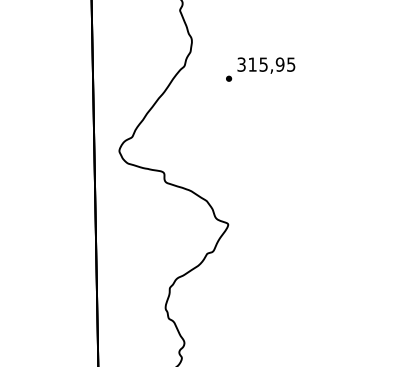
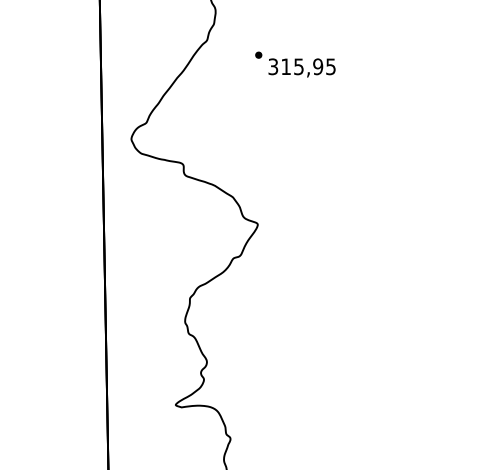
text: (265, 65) -> (301, 67), moved

